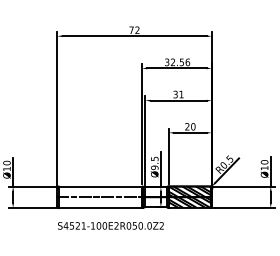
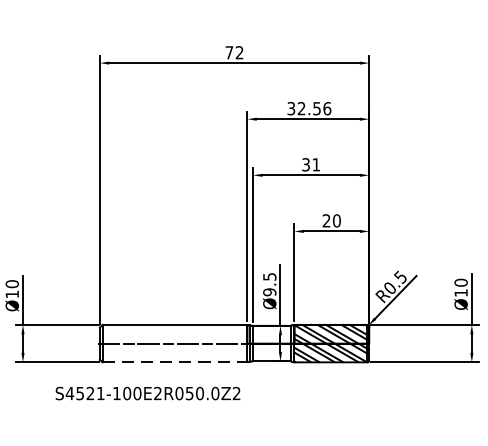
line: (100, 207) -> (175, 361), solid -> dashed
text: (110, 225) -> (147, 392), moved

